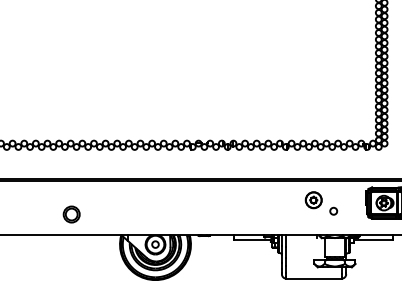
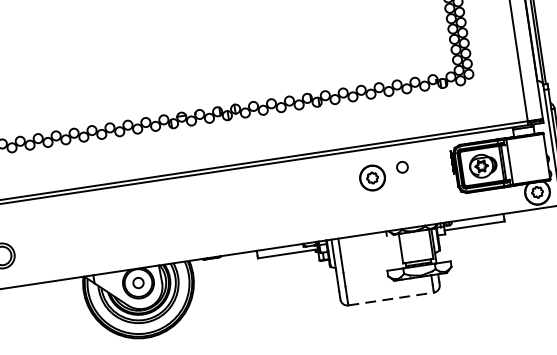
circle: (333, 210) -> (401, 166), moved
line: (314, 278) -> (391, 298), solid -> dashed

